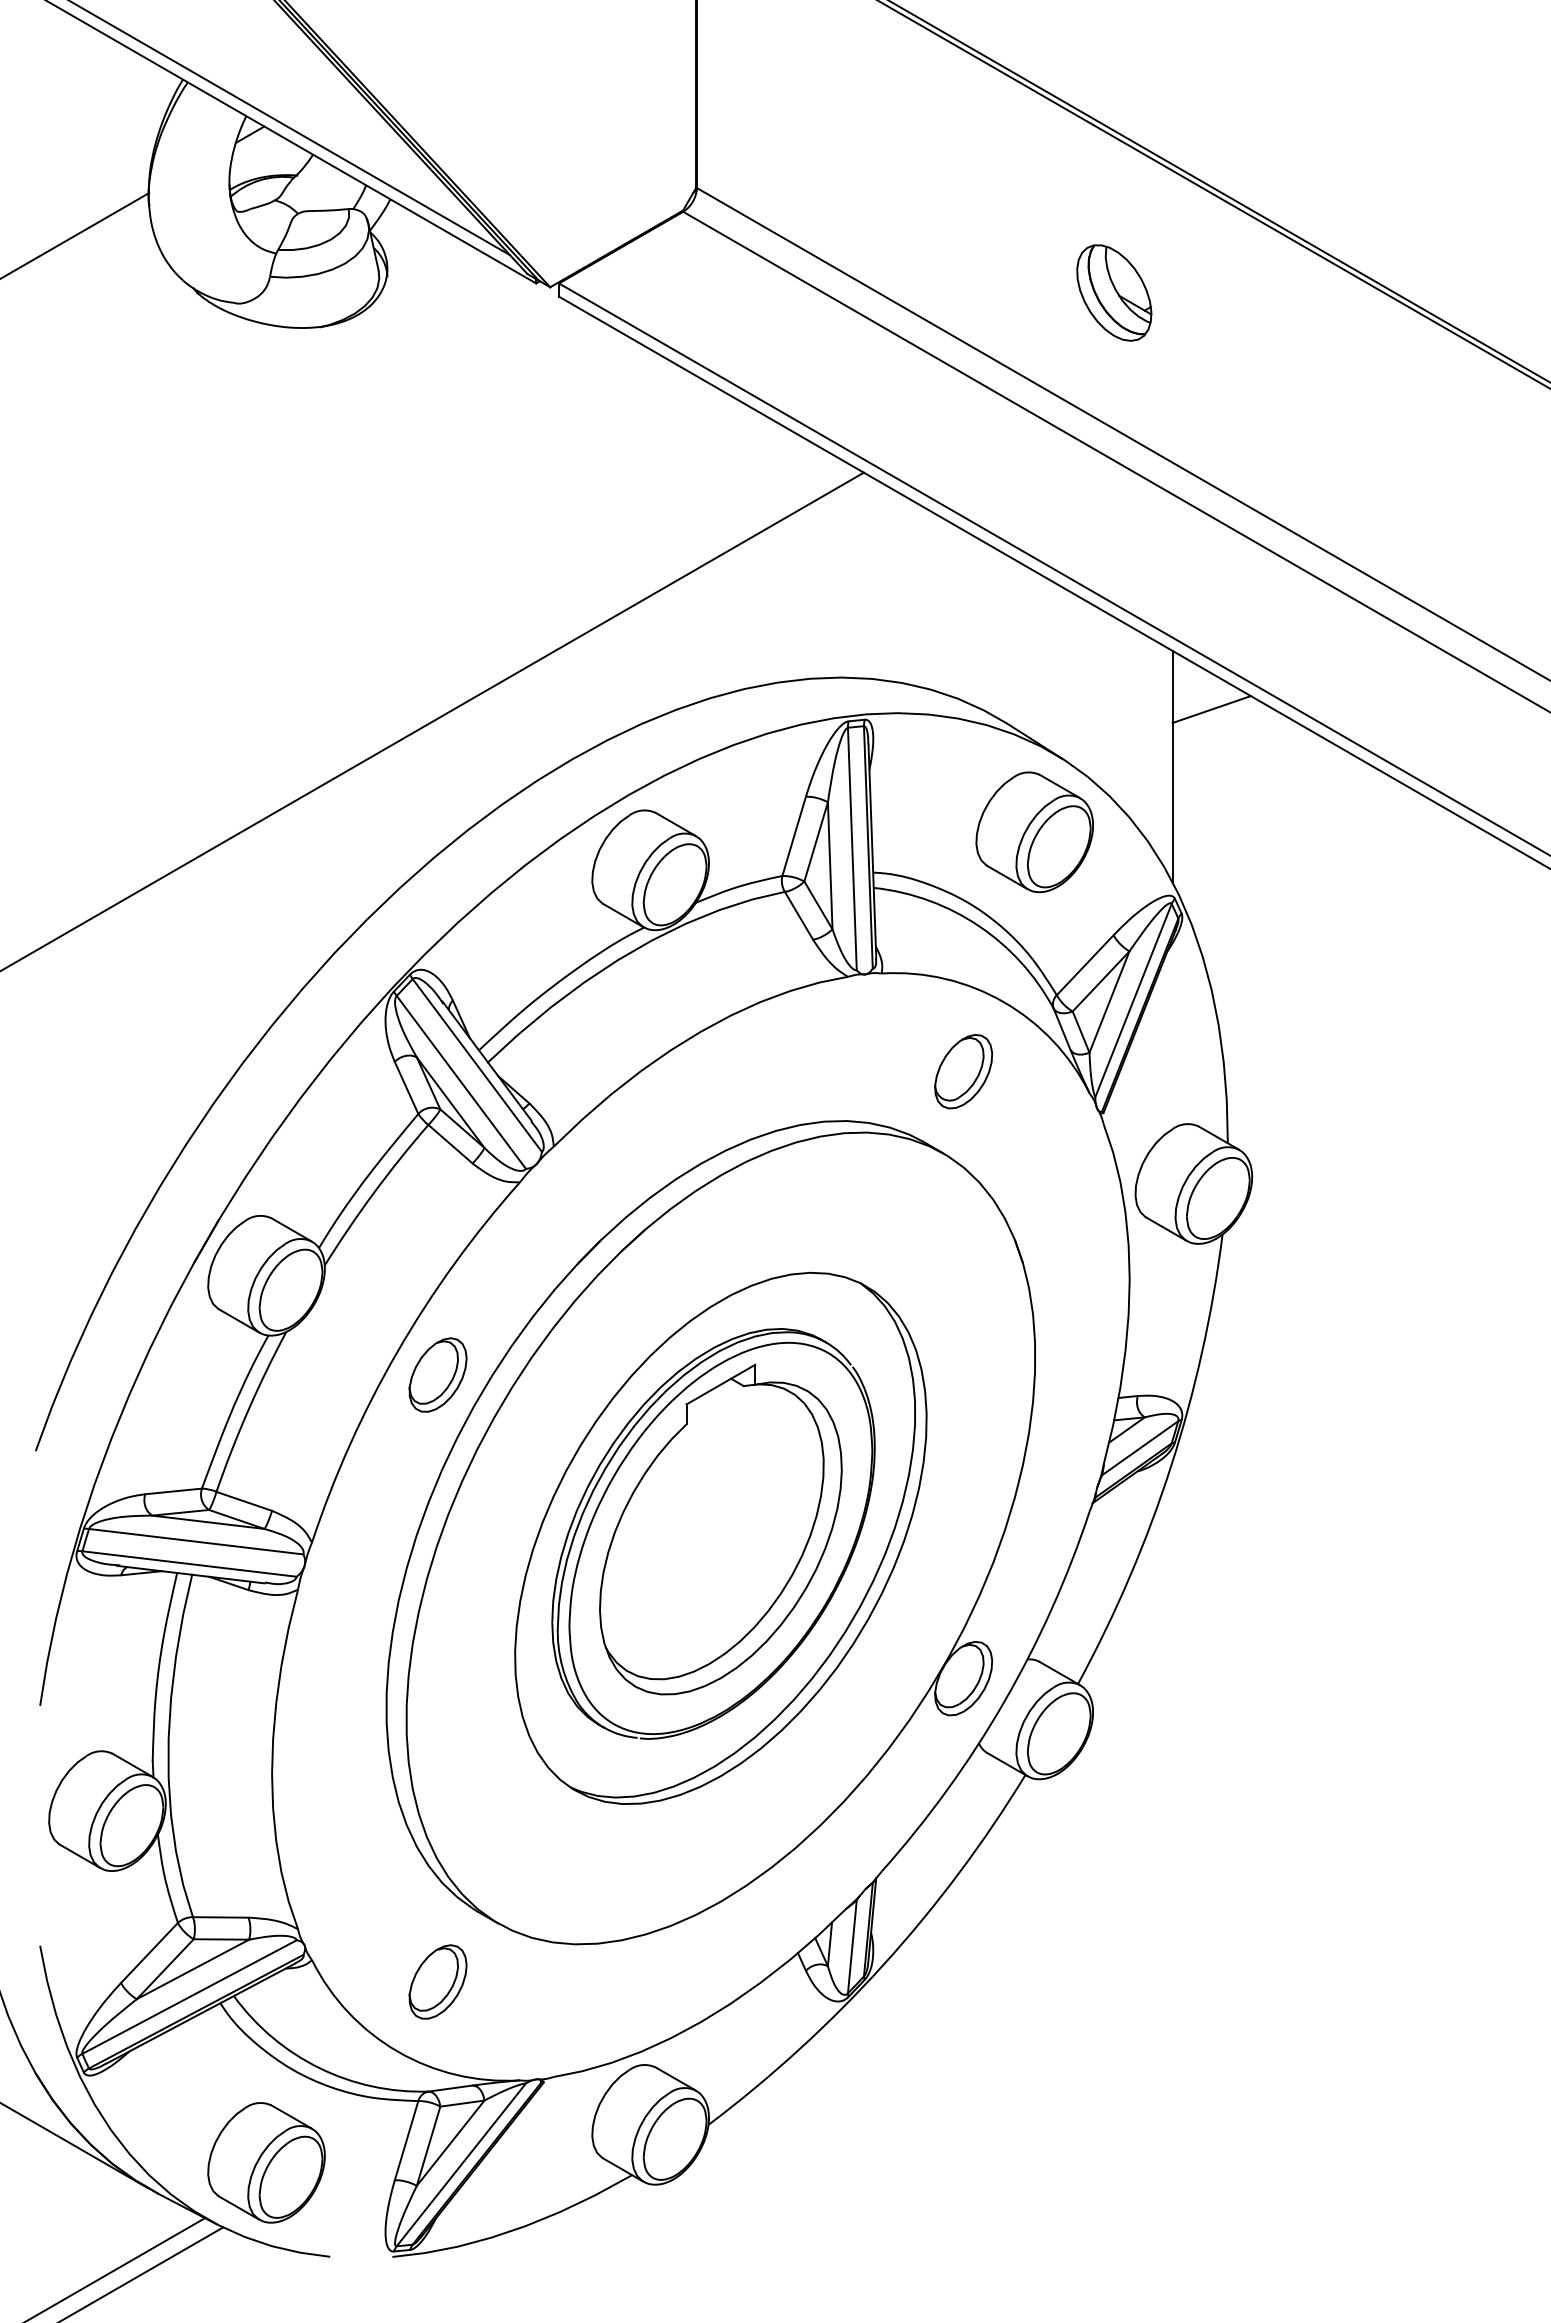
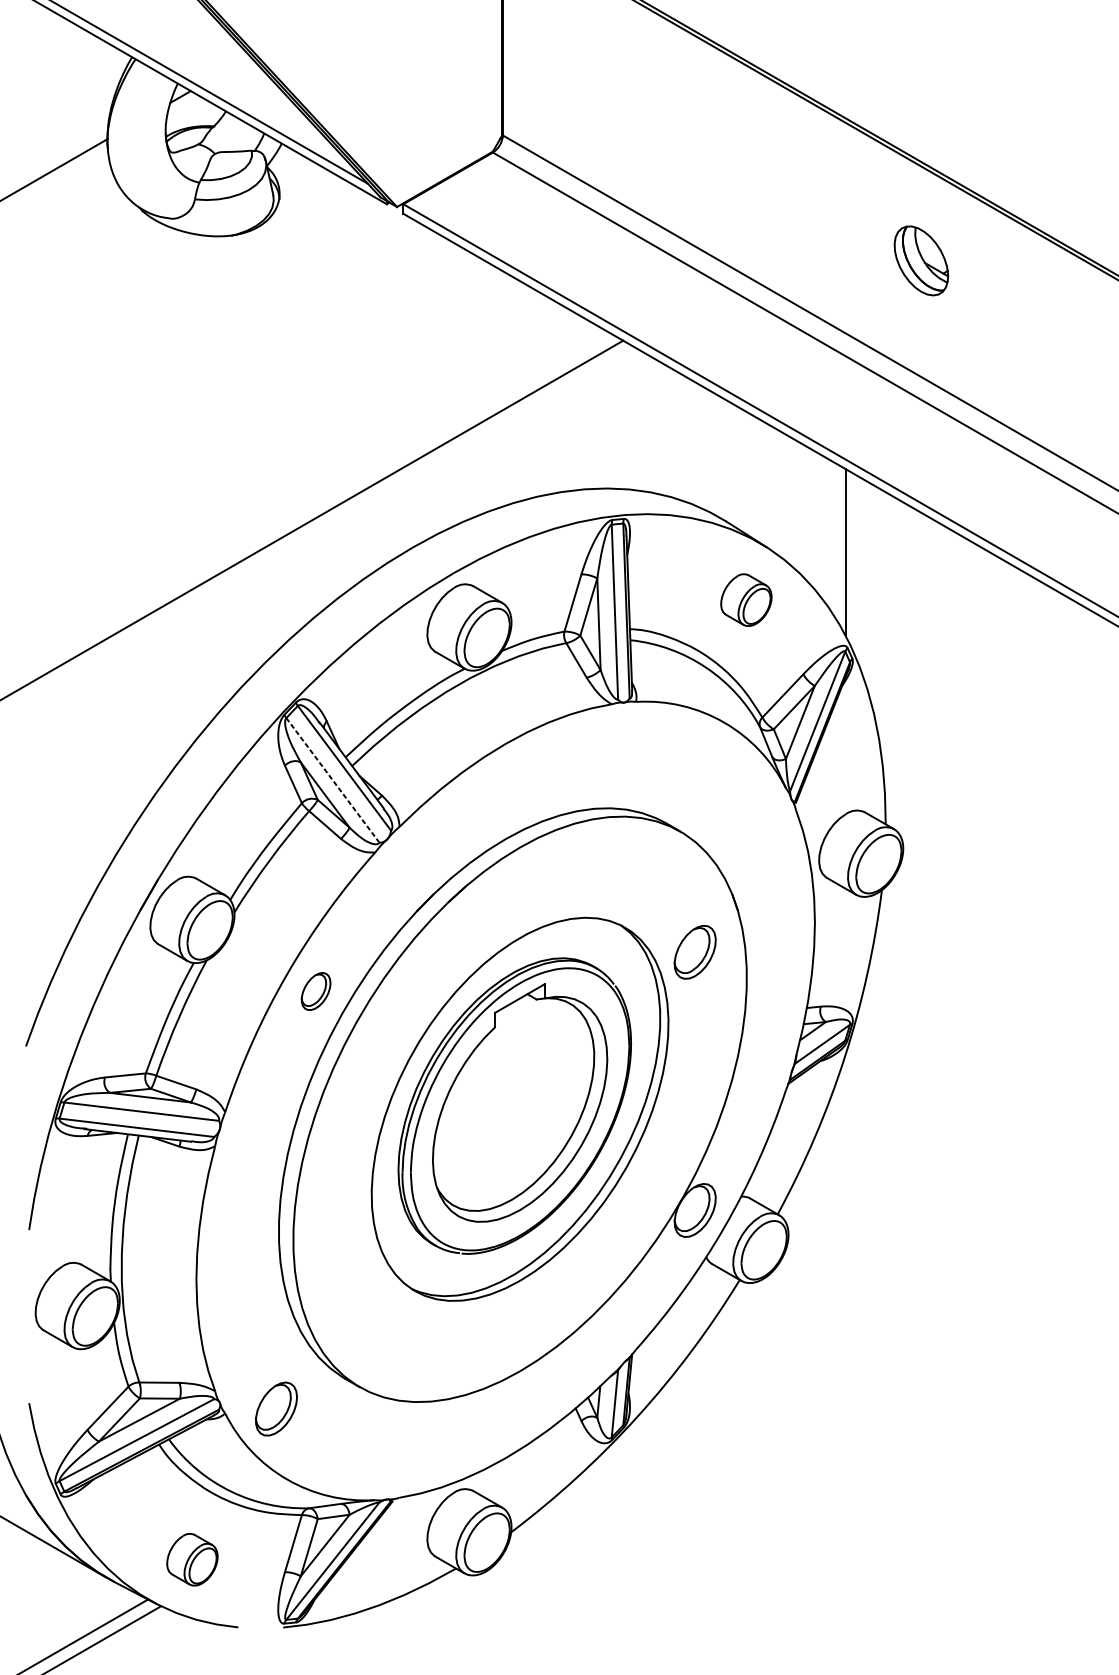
part: (1114, 292) -> (921, 260), moved
line: (1211, 709) -> (873, 511), removed
part: (1034, 832) -> (746, 600), size x0.6
part: (963, 1071) -> (695, 952), moved
line: (461, 1082) -> (333, 780), solid -> dashed
part: (437, 1374) -> (315, 991), size x0.7
part: (437, 1981) -> (276, 1408), moved
part: (266, 2162) -> (192, 1559), size x0.6

